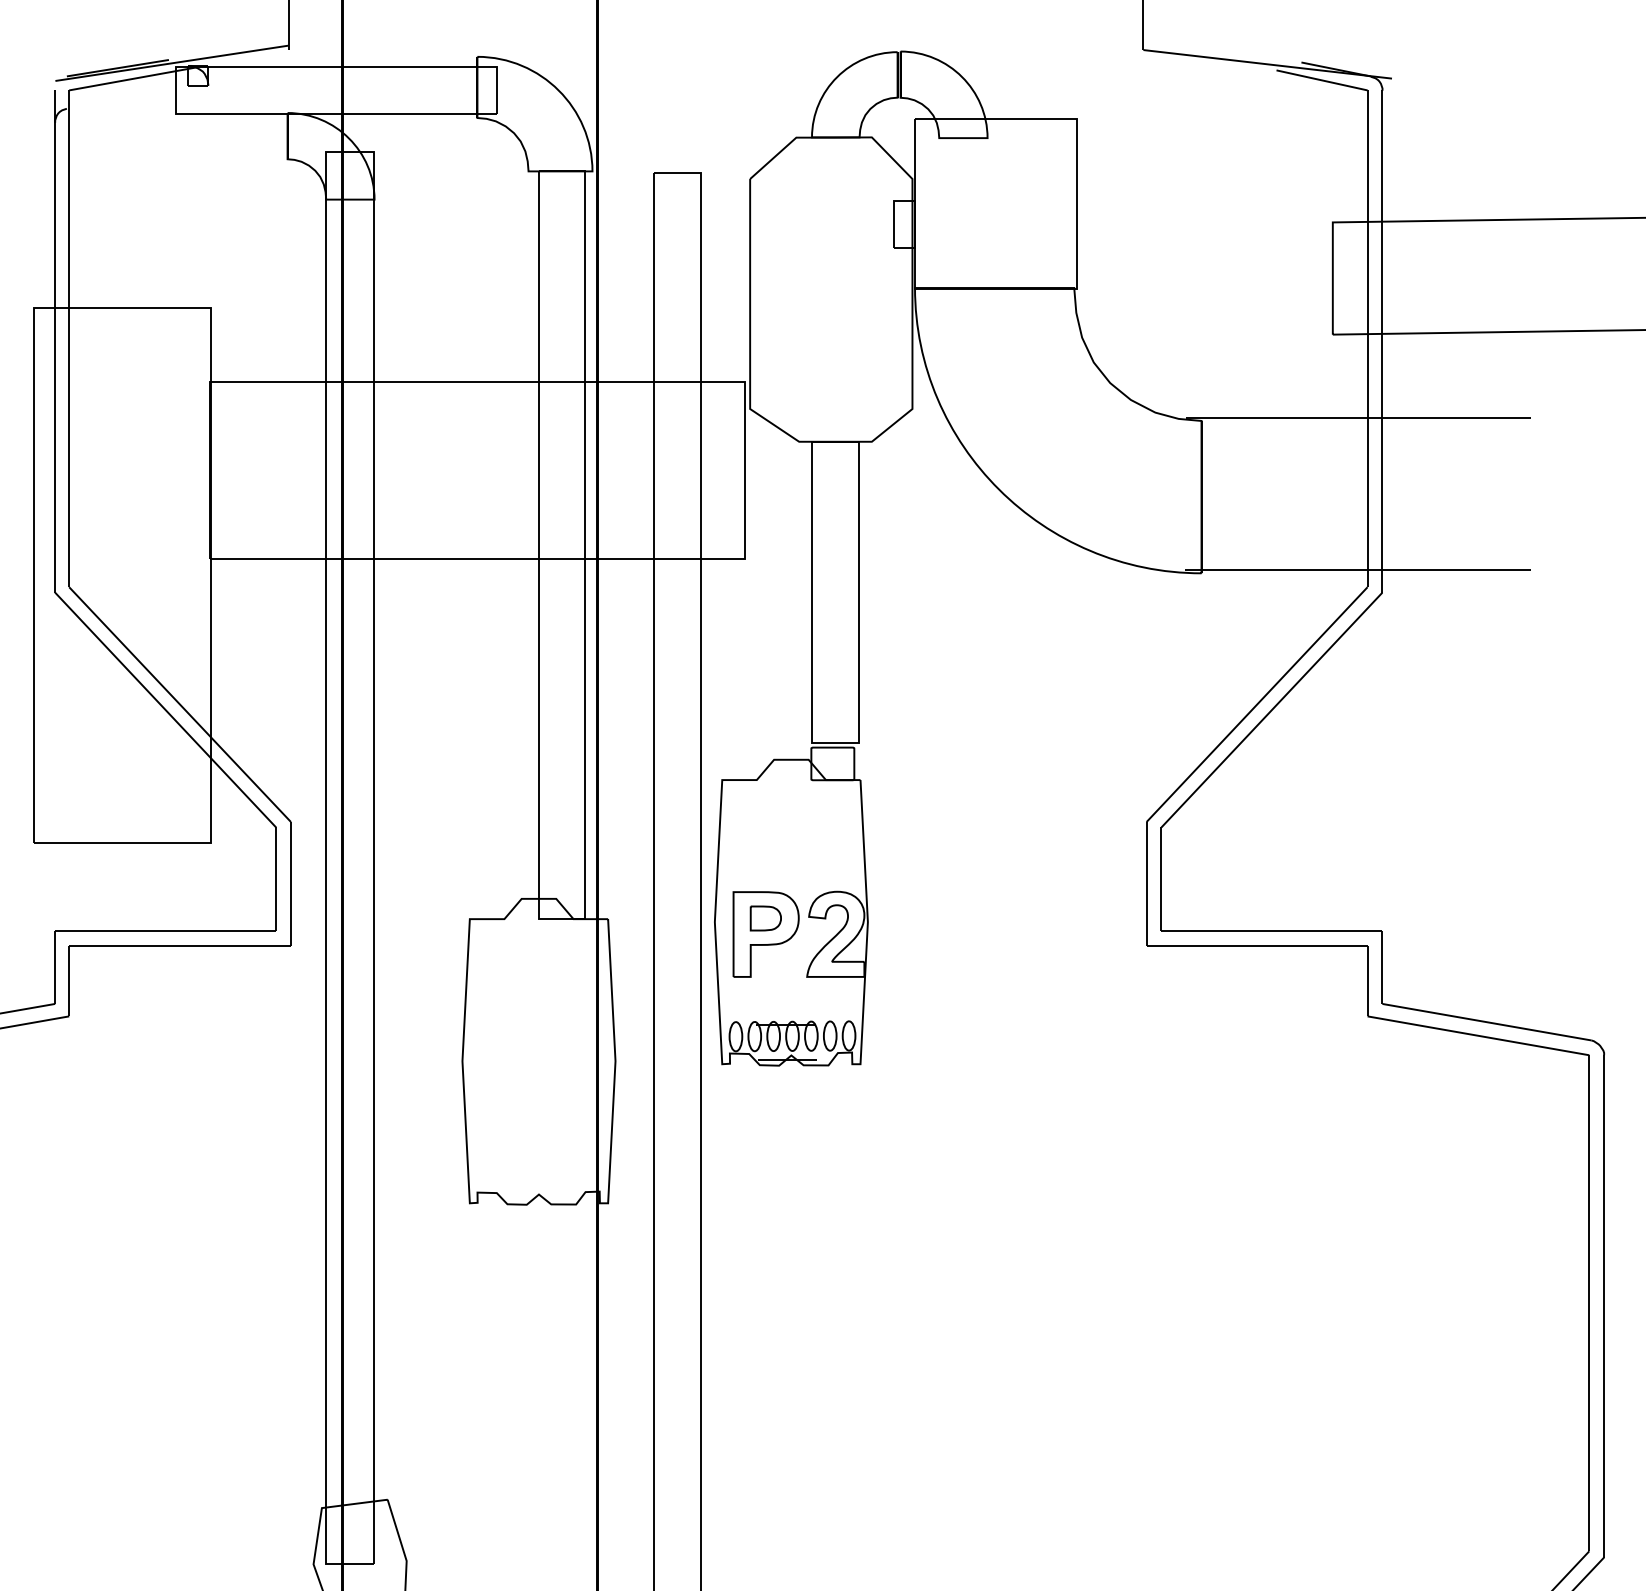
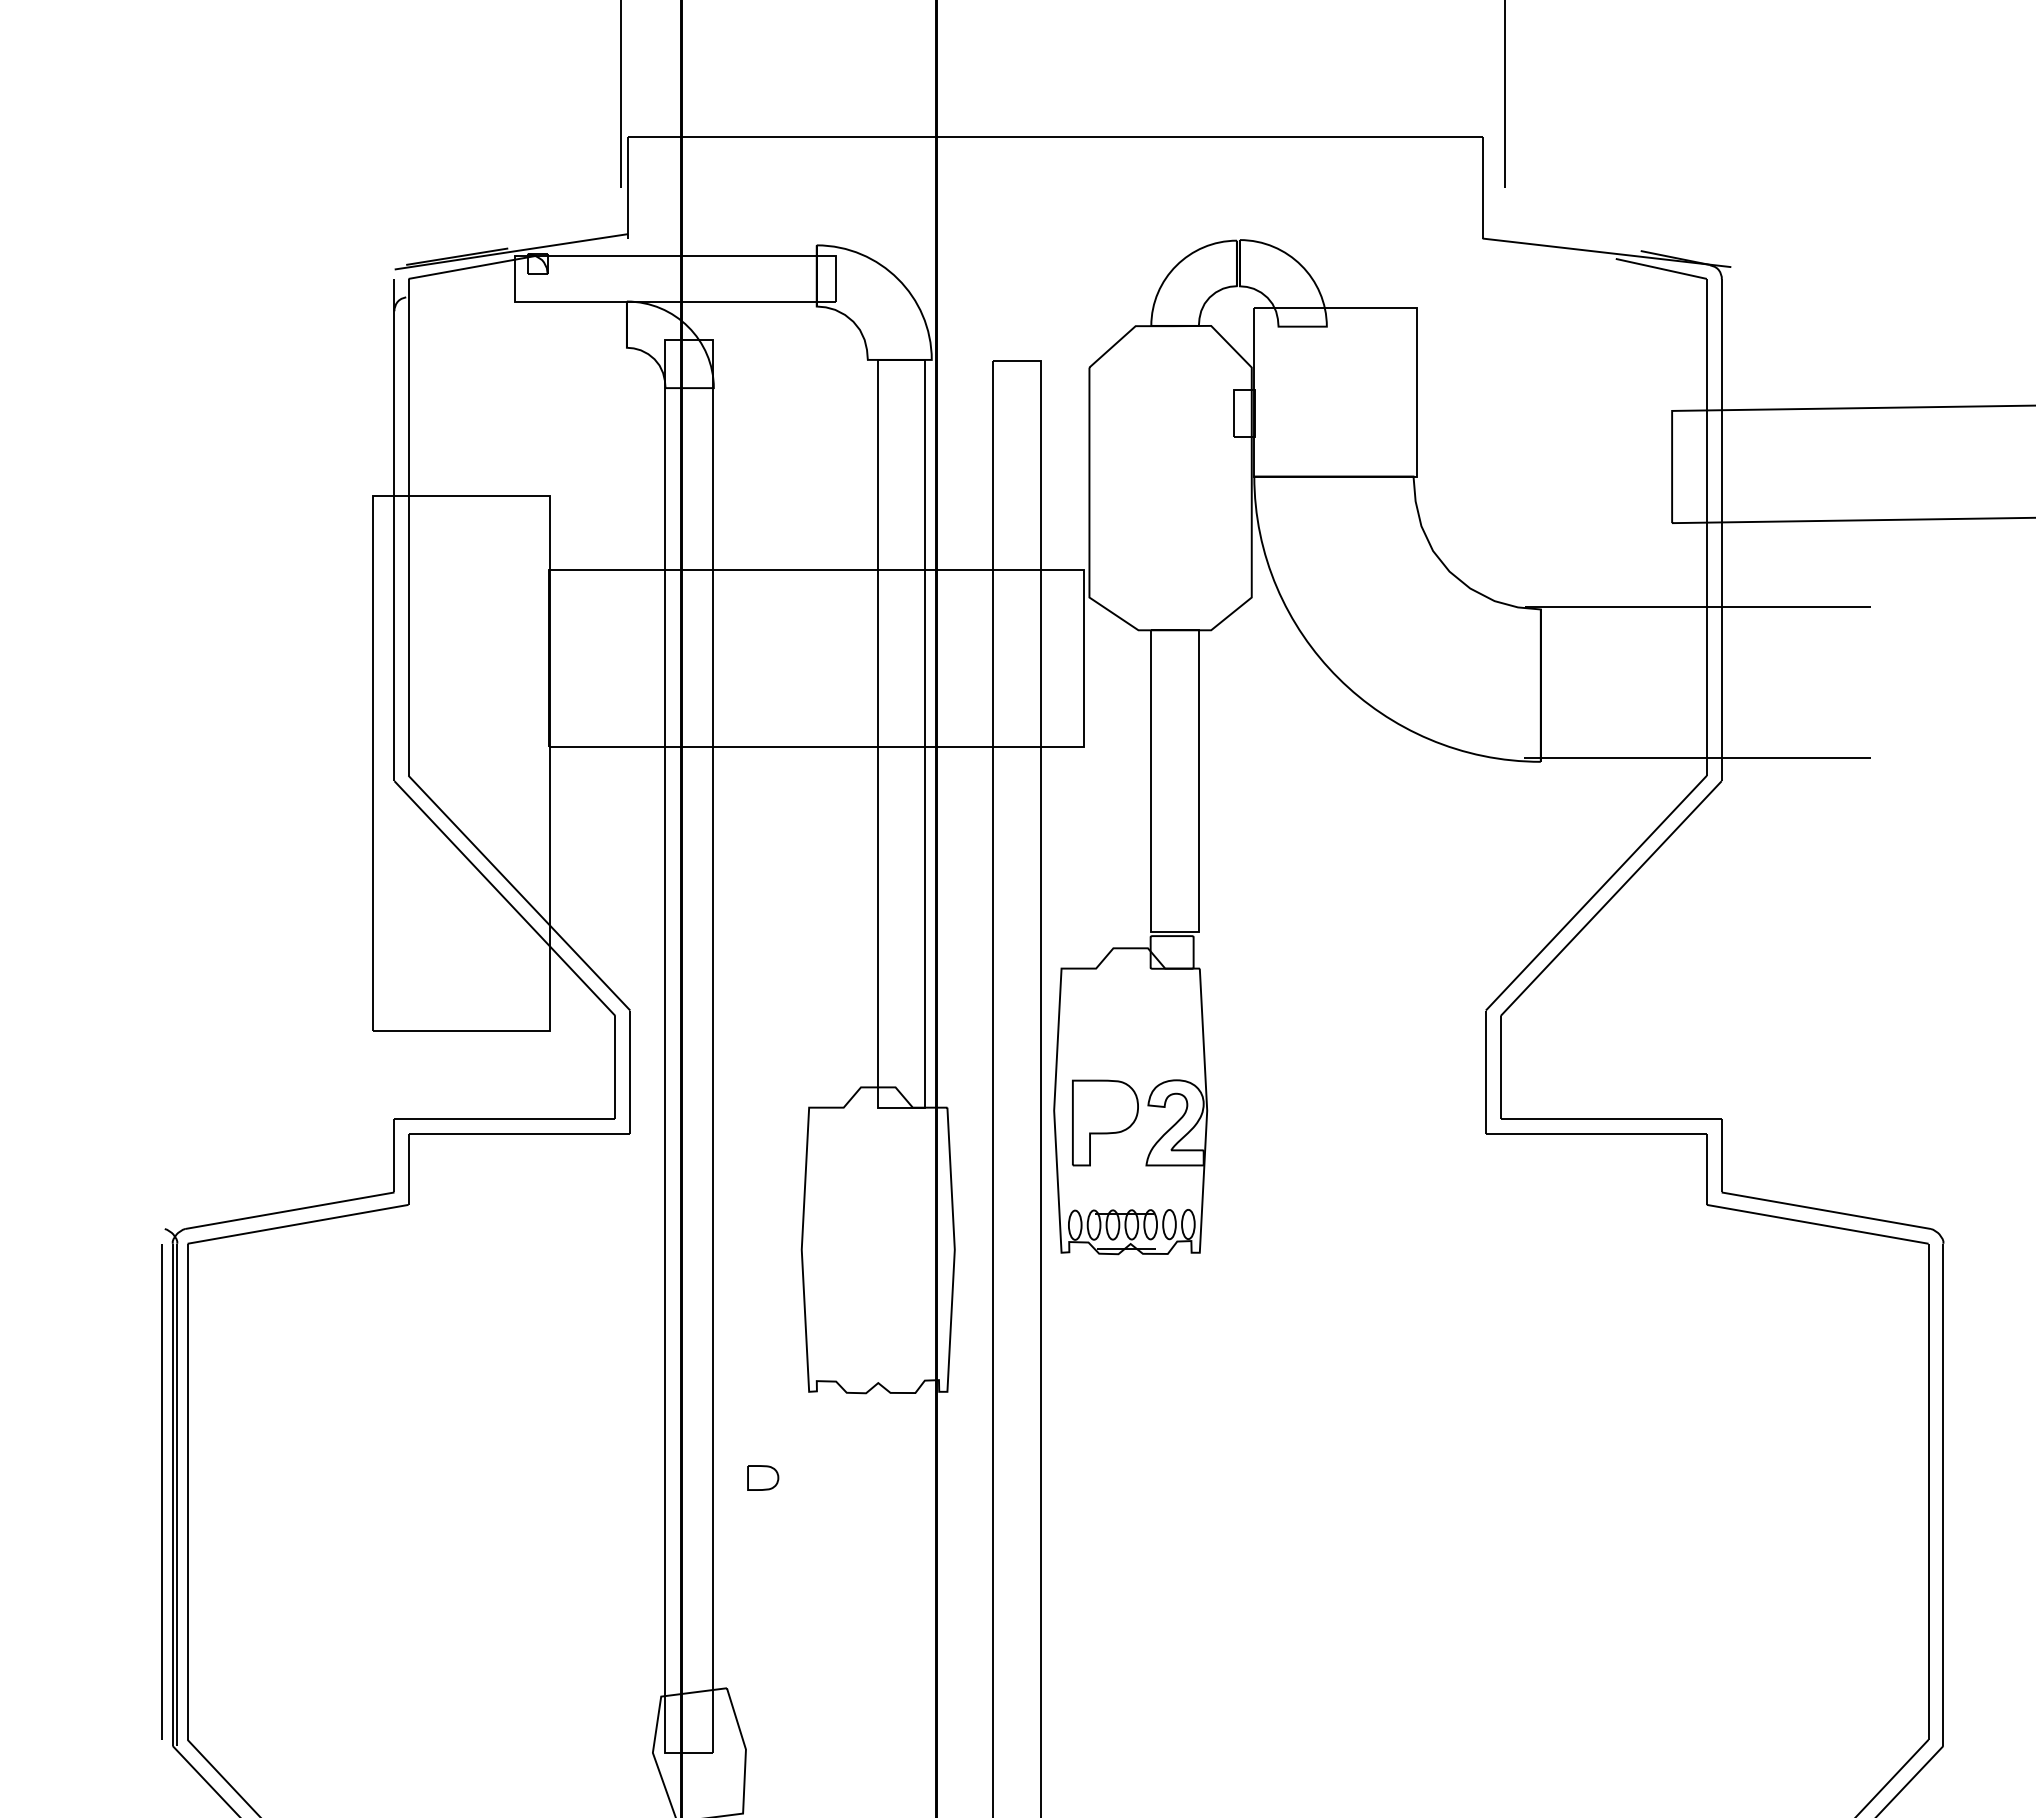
part: (766, 917) -> (763, 1477), moved

